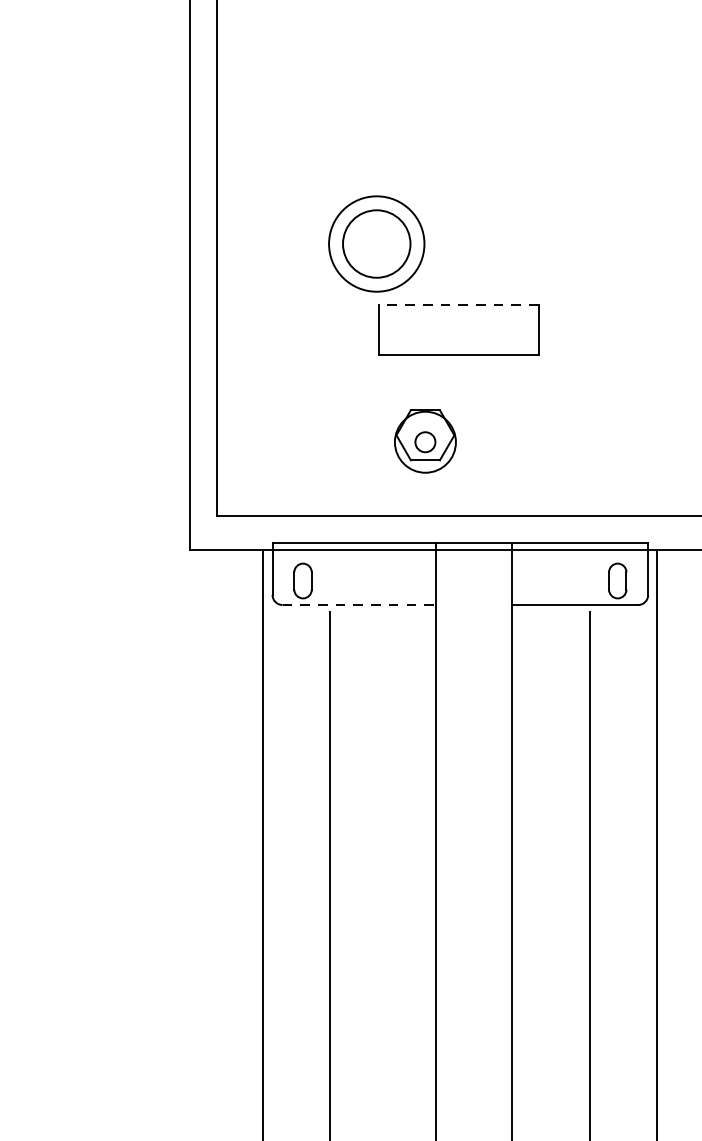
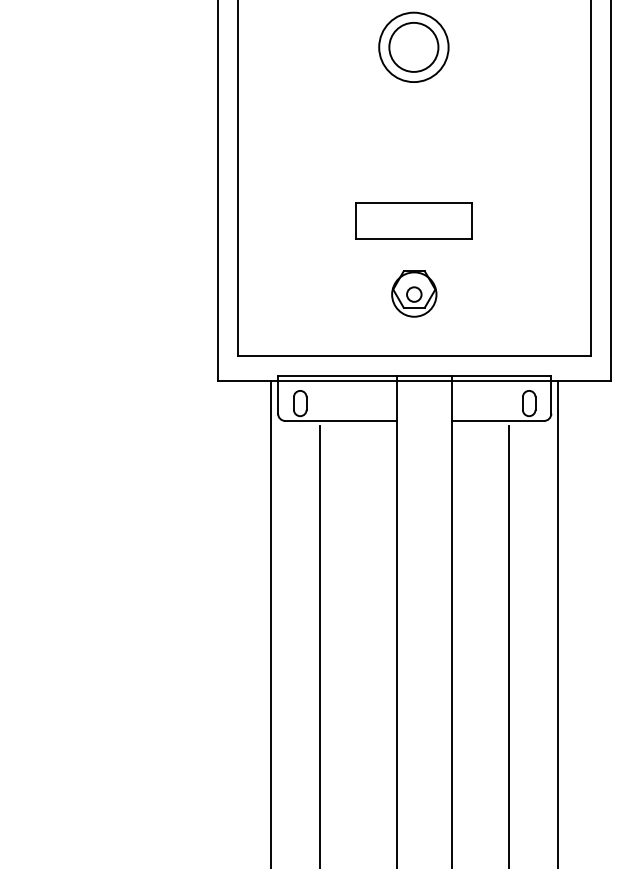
part: (376, 242) -> (413, 46), moved
line: (458, 304) -> (413, 202), dashed -> solid
part: (425, 440) -> (414, 293), moved
line: (359, 605) -> (341, 421), dashed -> solid

